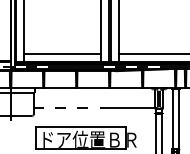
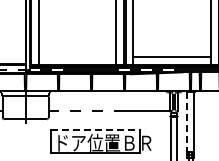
line: (62, 54) -> (77, 57), removed
line: (172, 118) -> (187, 121), solid -> dashed
line: (80, 127) -> (95, 130), solid -> dashed

